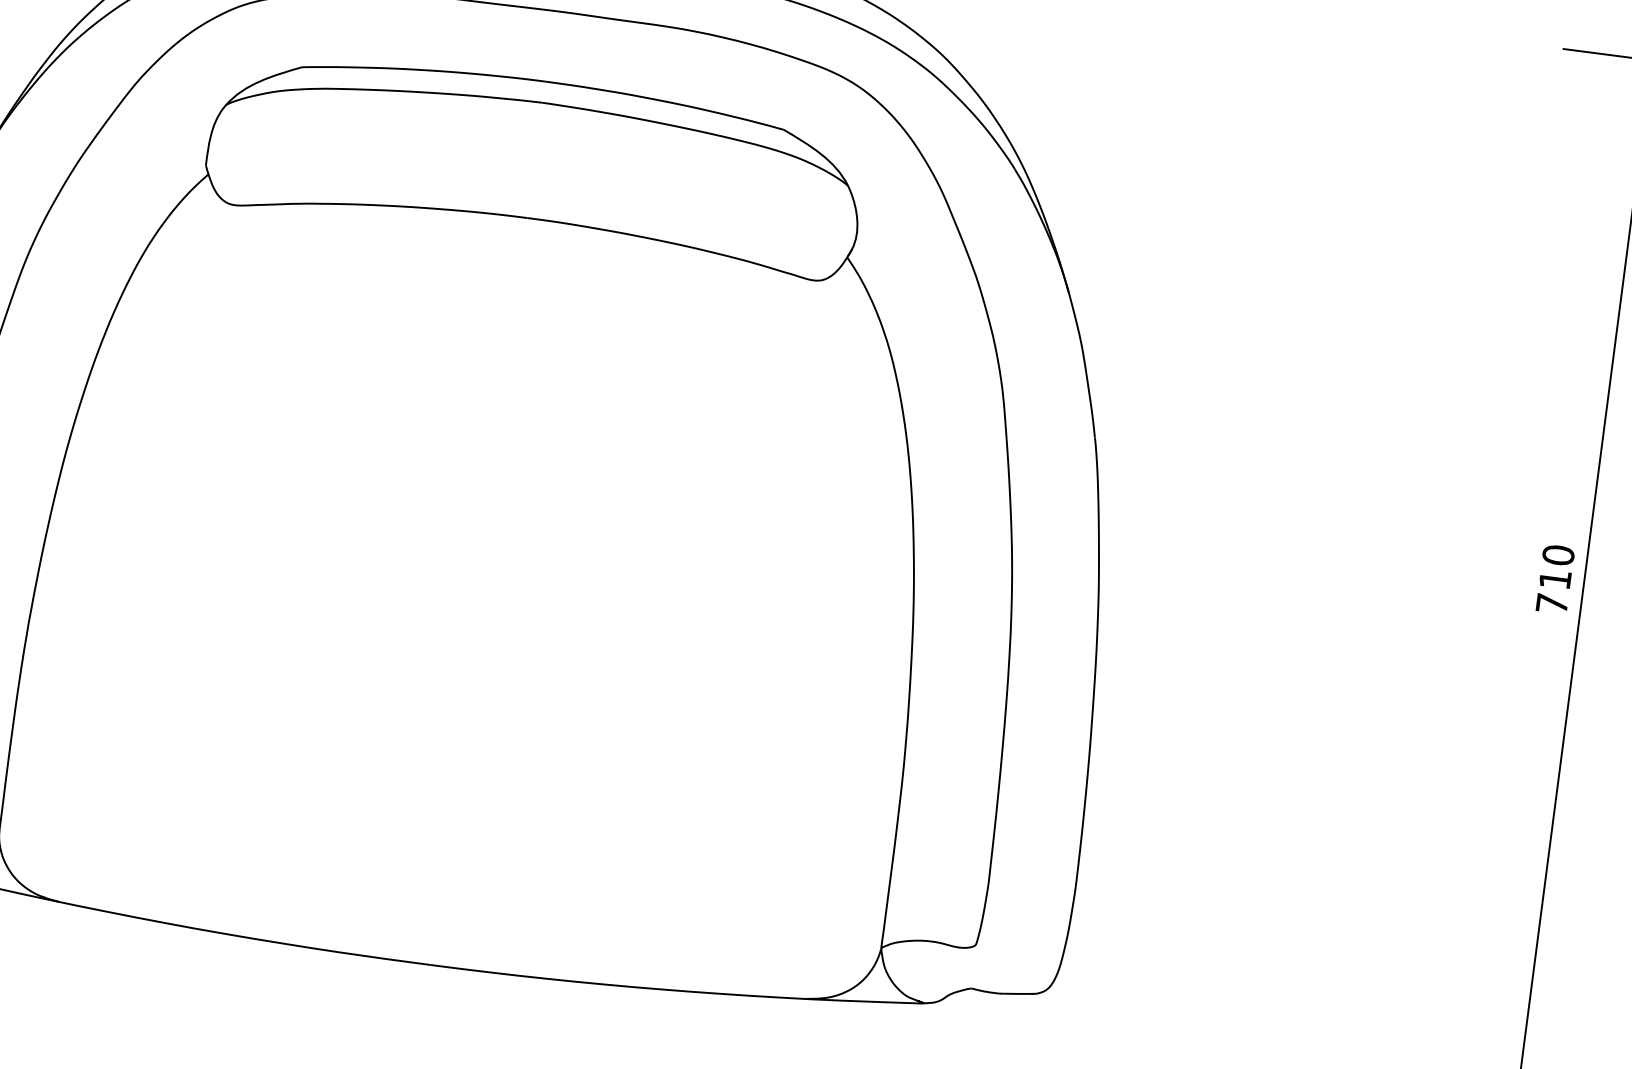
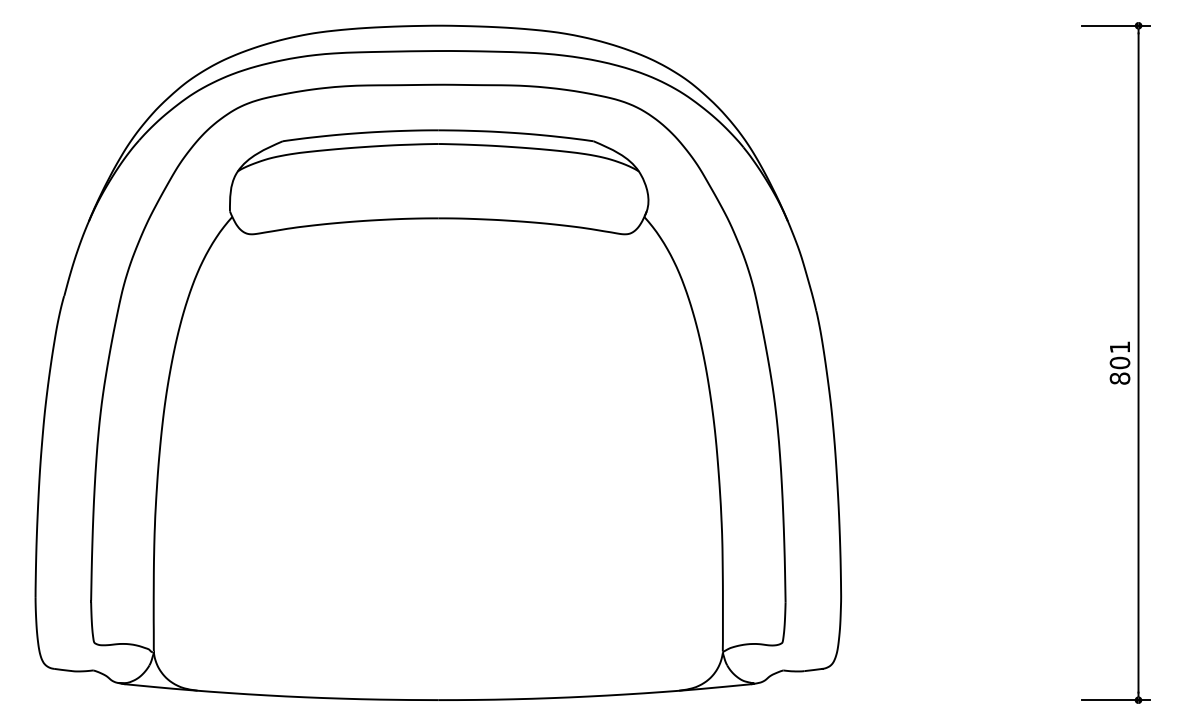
text: (1554, 578) -> (1119, 362), 710 -> 801

